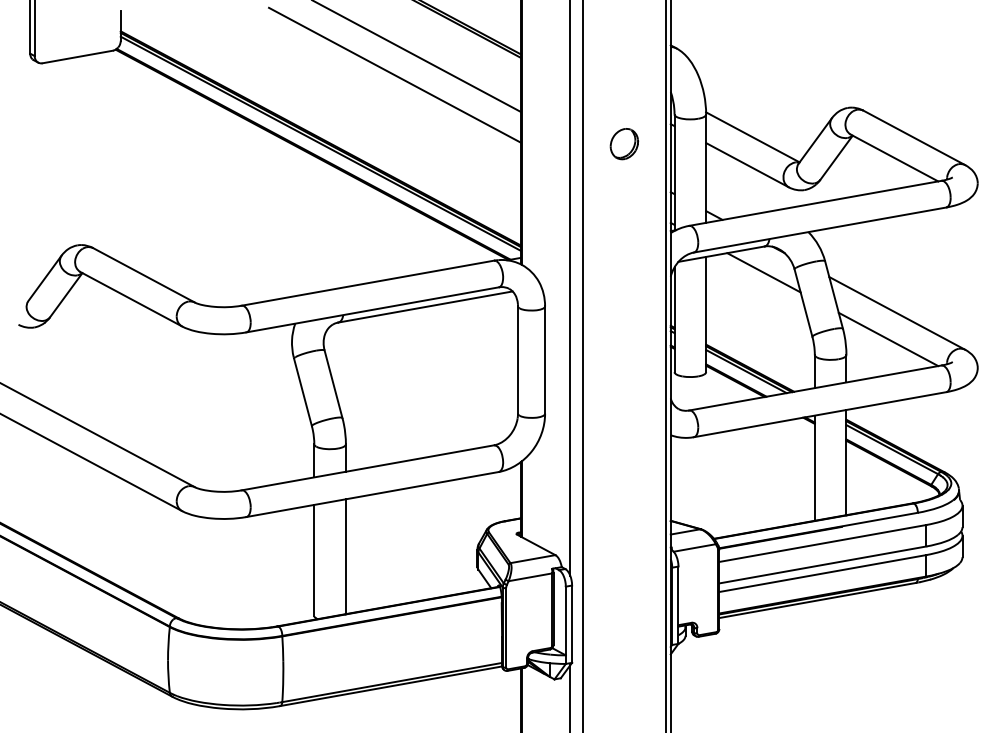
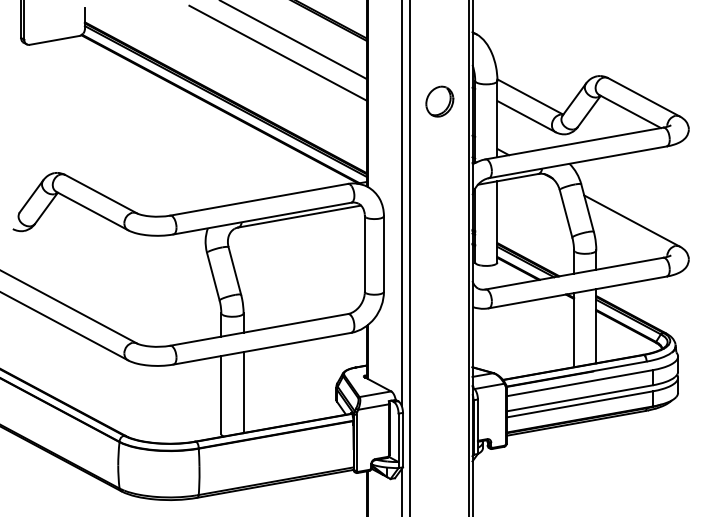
part: (624, 144) -> (439, 102), size x1.4
line: (763, 272) -> (537, 192), removed
line: (888, 339) -> (625, 239), removed

